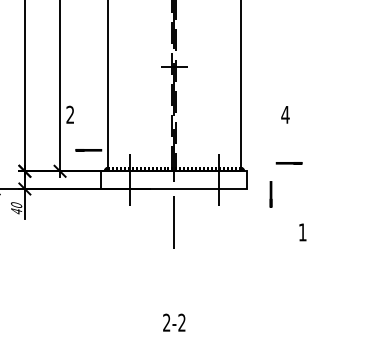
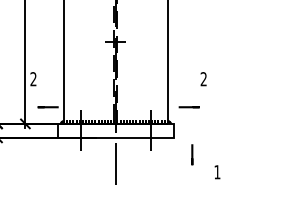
text: (285, 114) -> (203, 78), 4 -> 2
line: (288, 163) -> (188, 107), moved
line: (270, 194) -> (191, 154), moved

